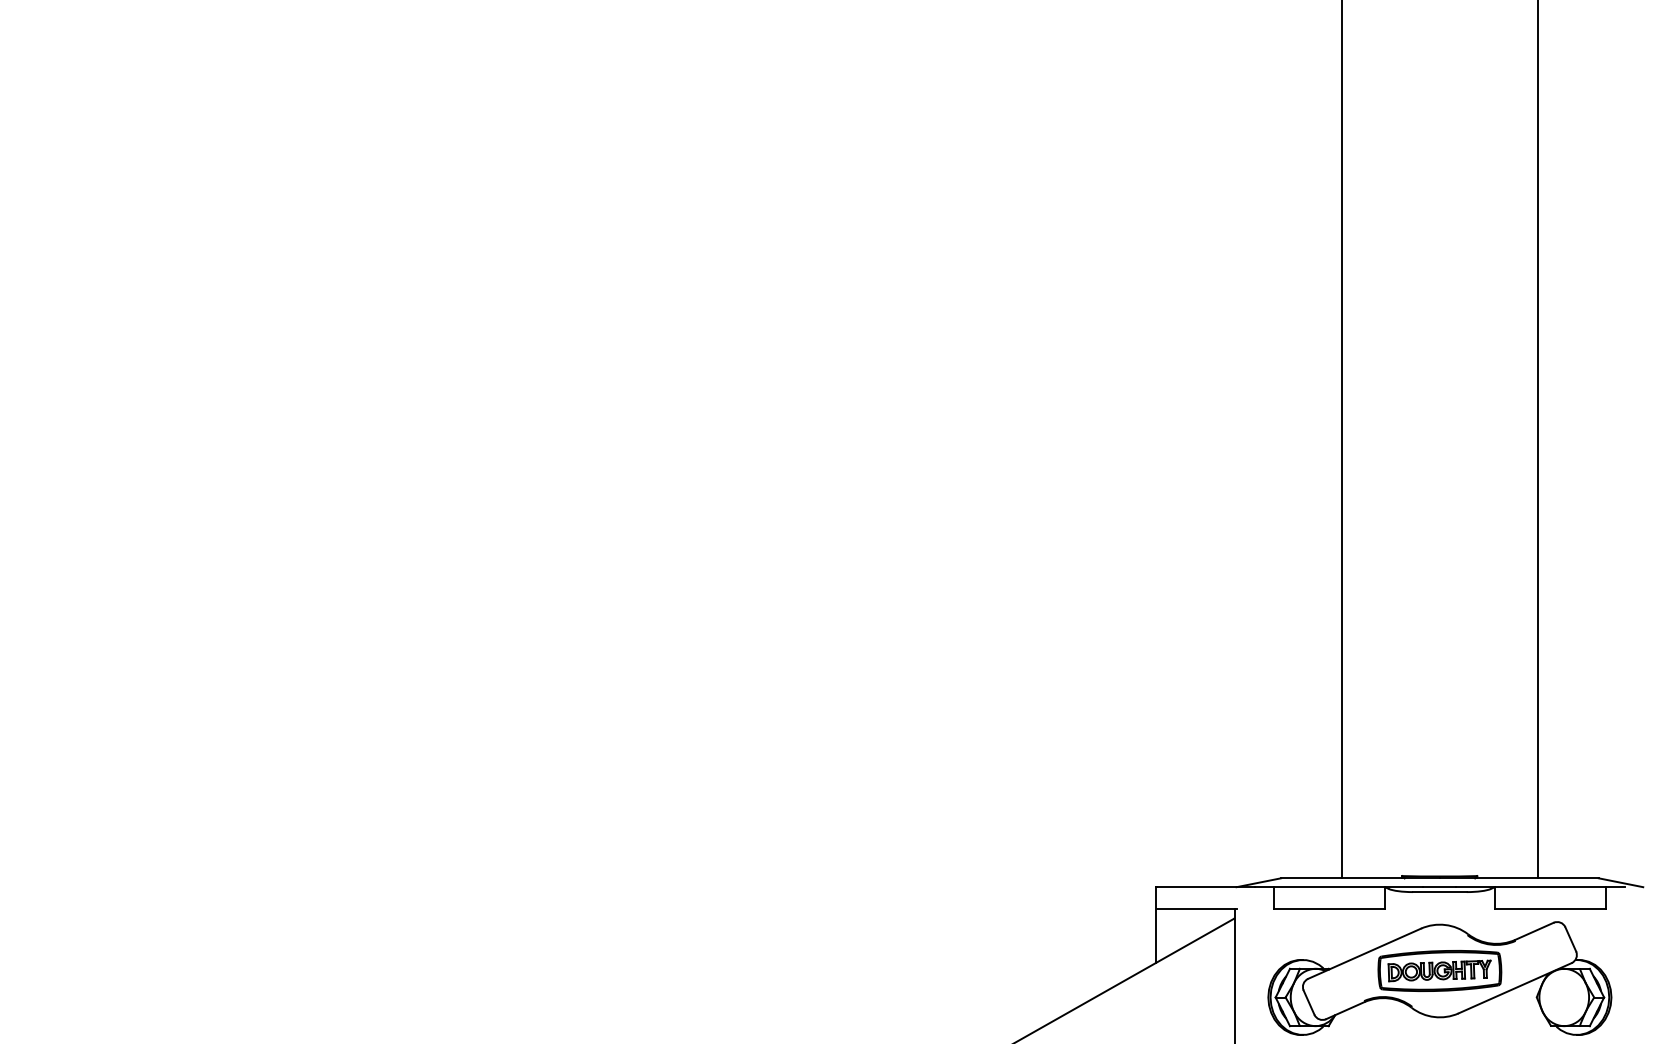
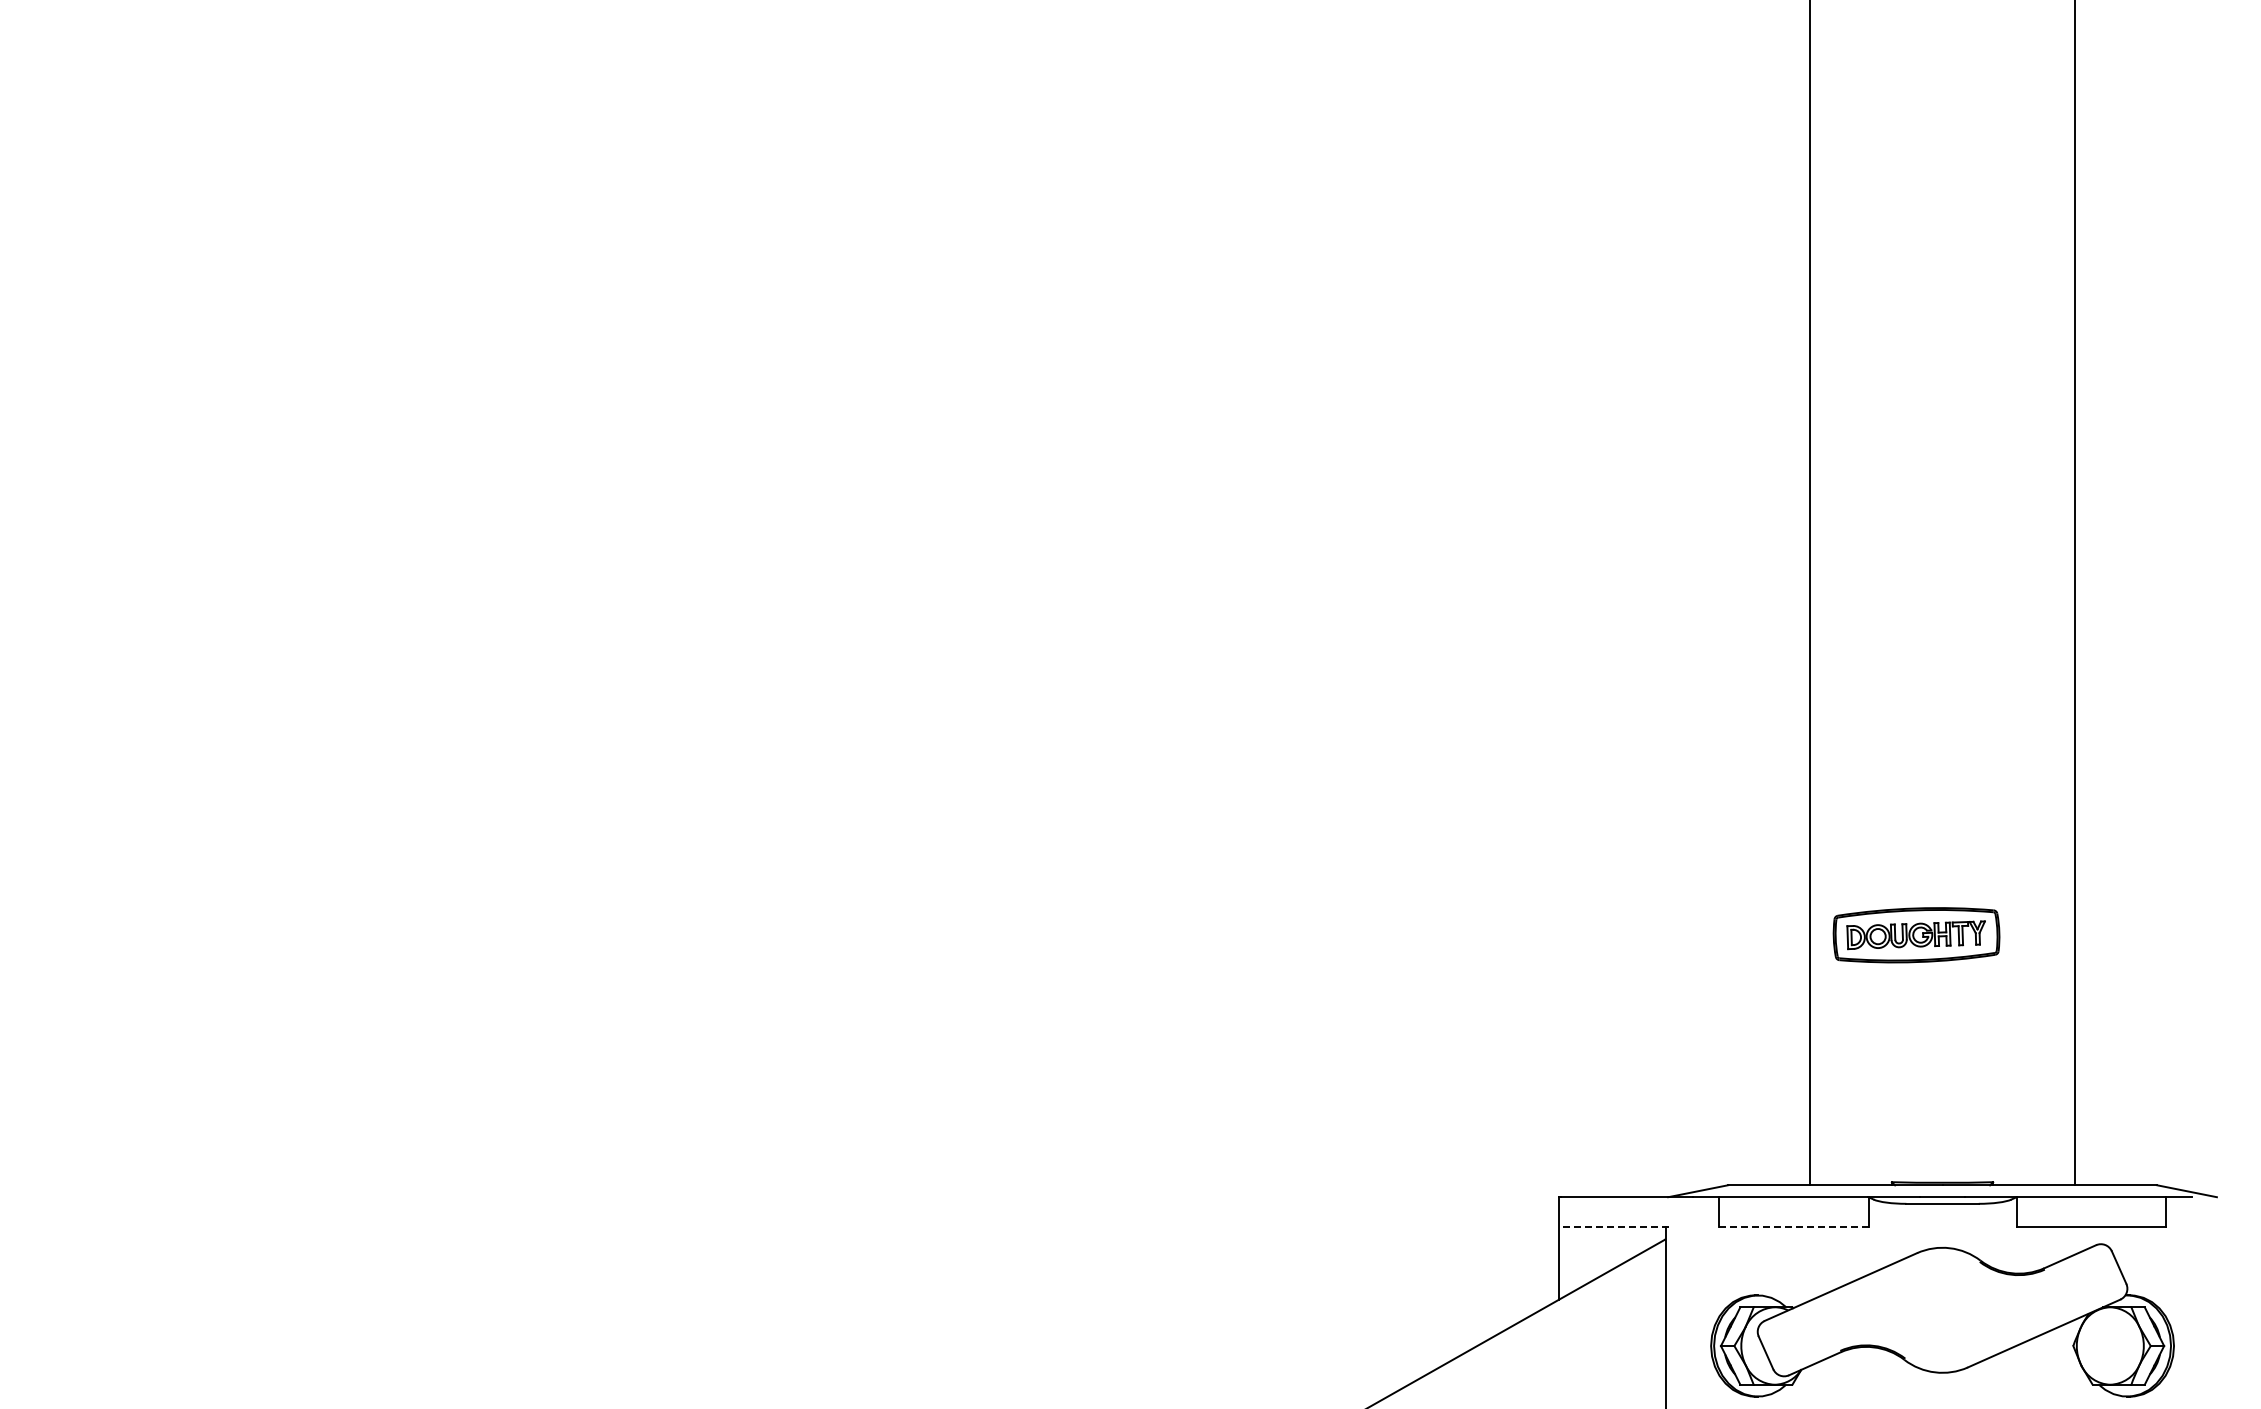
line: (1197, 908) -> (1615, 1226), solid -> dashed
line: (1329, 908) -> (1793, 1226), solid -> dashed
part: (1439, 971) -> (1916, 935), moved

